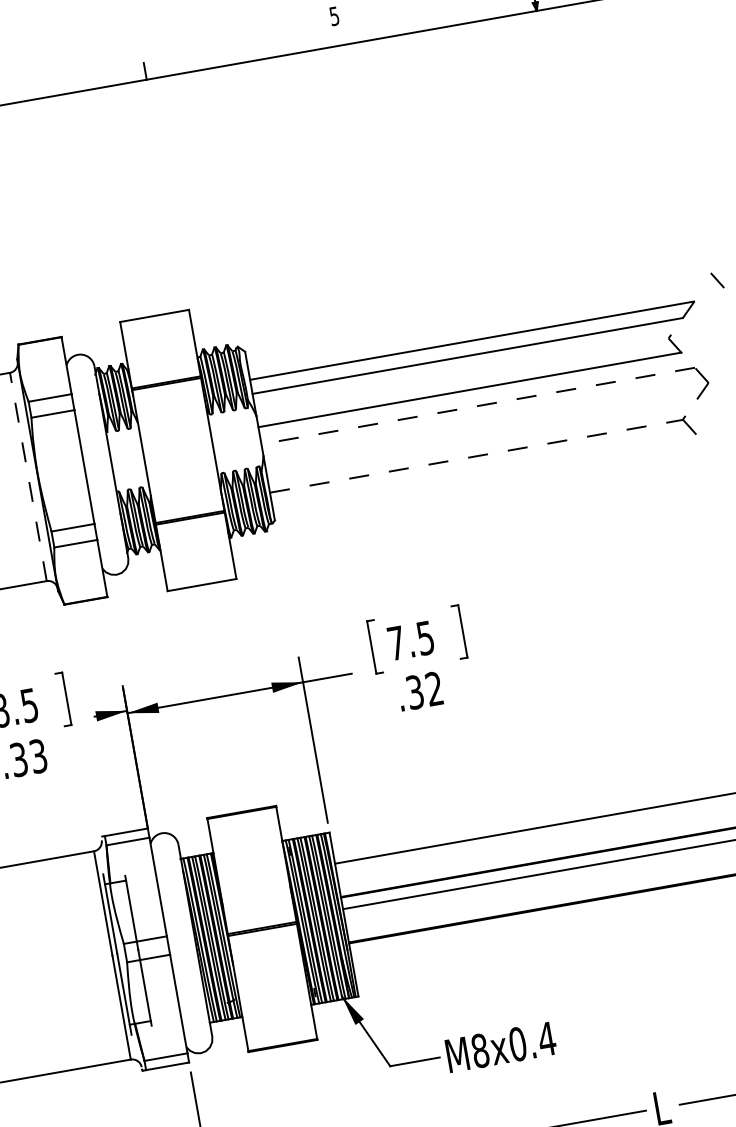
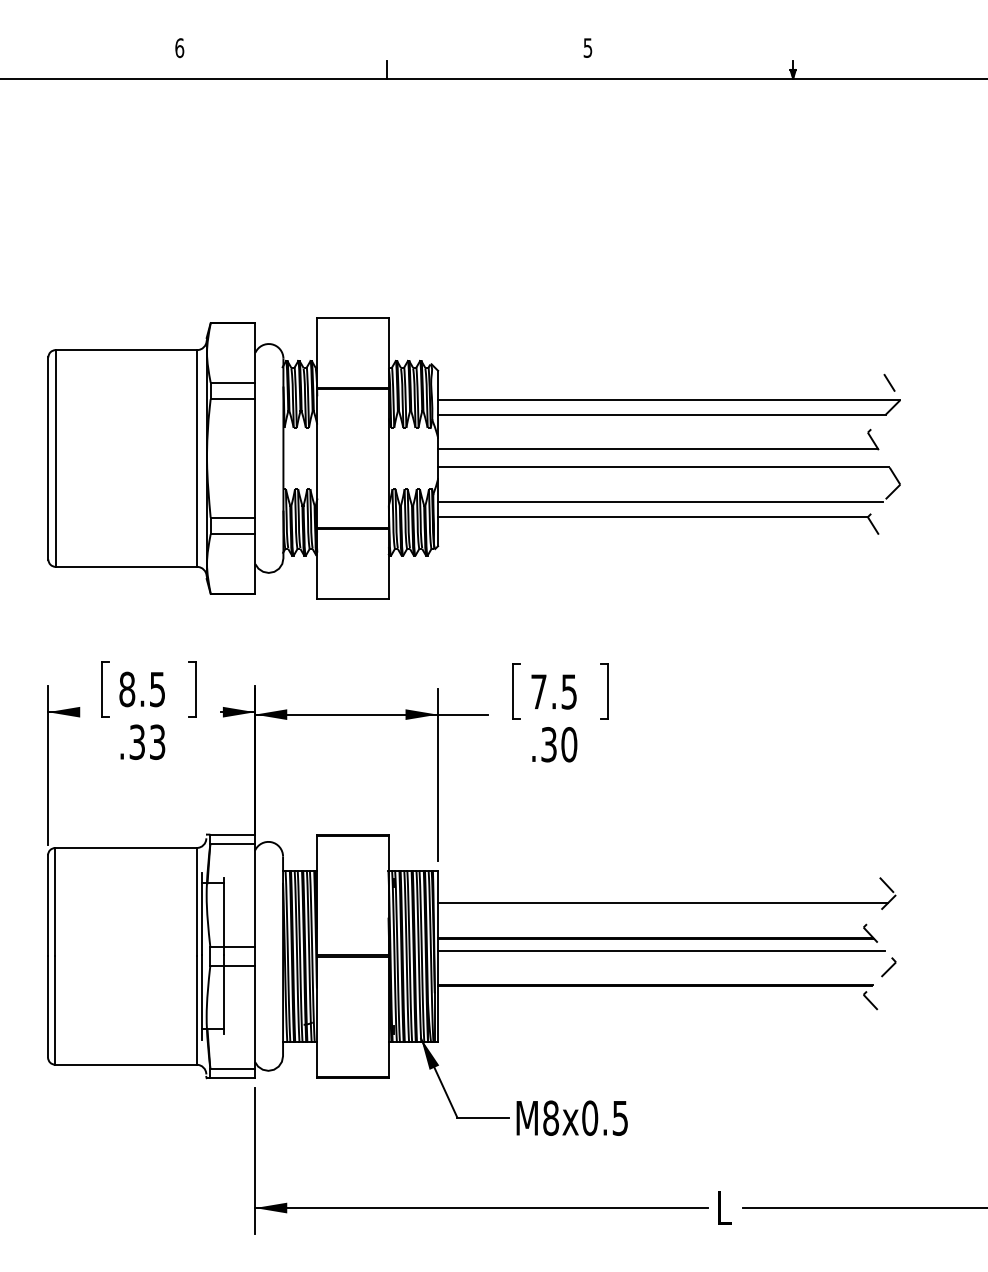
line: (717, 280) -> (889, 382), moved
line: (477, 405) -> (663, 466), dashed -> solid
line: (481, 439) -> (660, 501), added
line: (476, 456) -> (653, 517), dashed -> solid
line: (28, 476) -> (197, 458), dashed -> solid
text: (434, 688) -> (569, 744), .32 -> .30
text: (547, 1039) -> (620, 1118), M8x0.4 -> M8x0.5

